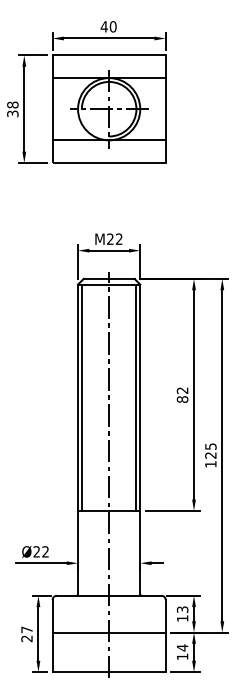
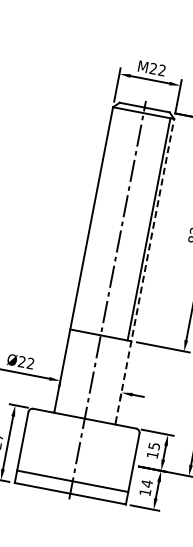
line: (81, 397) -> (95, 218), removed
line: (140, 439) -> (145, 271), solid -> dashed
text: (181, 609) -> (153, 445), 13 -> 15
line: (108, 632) -> (72, 481), moved

